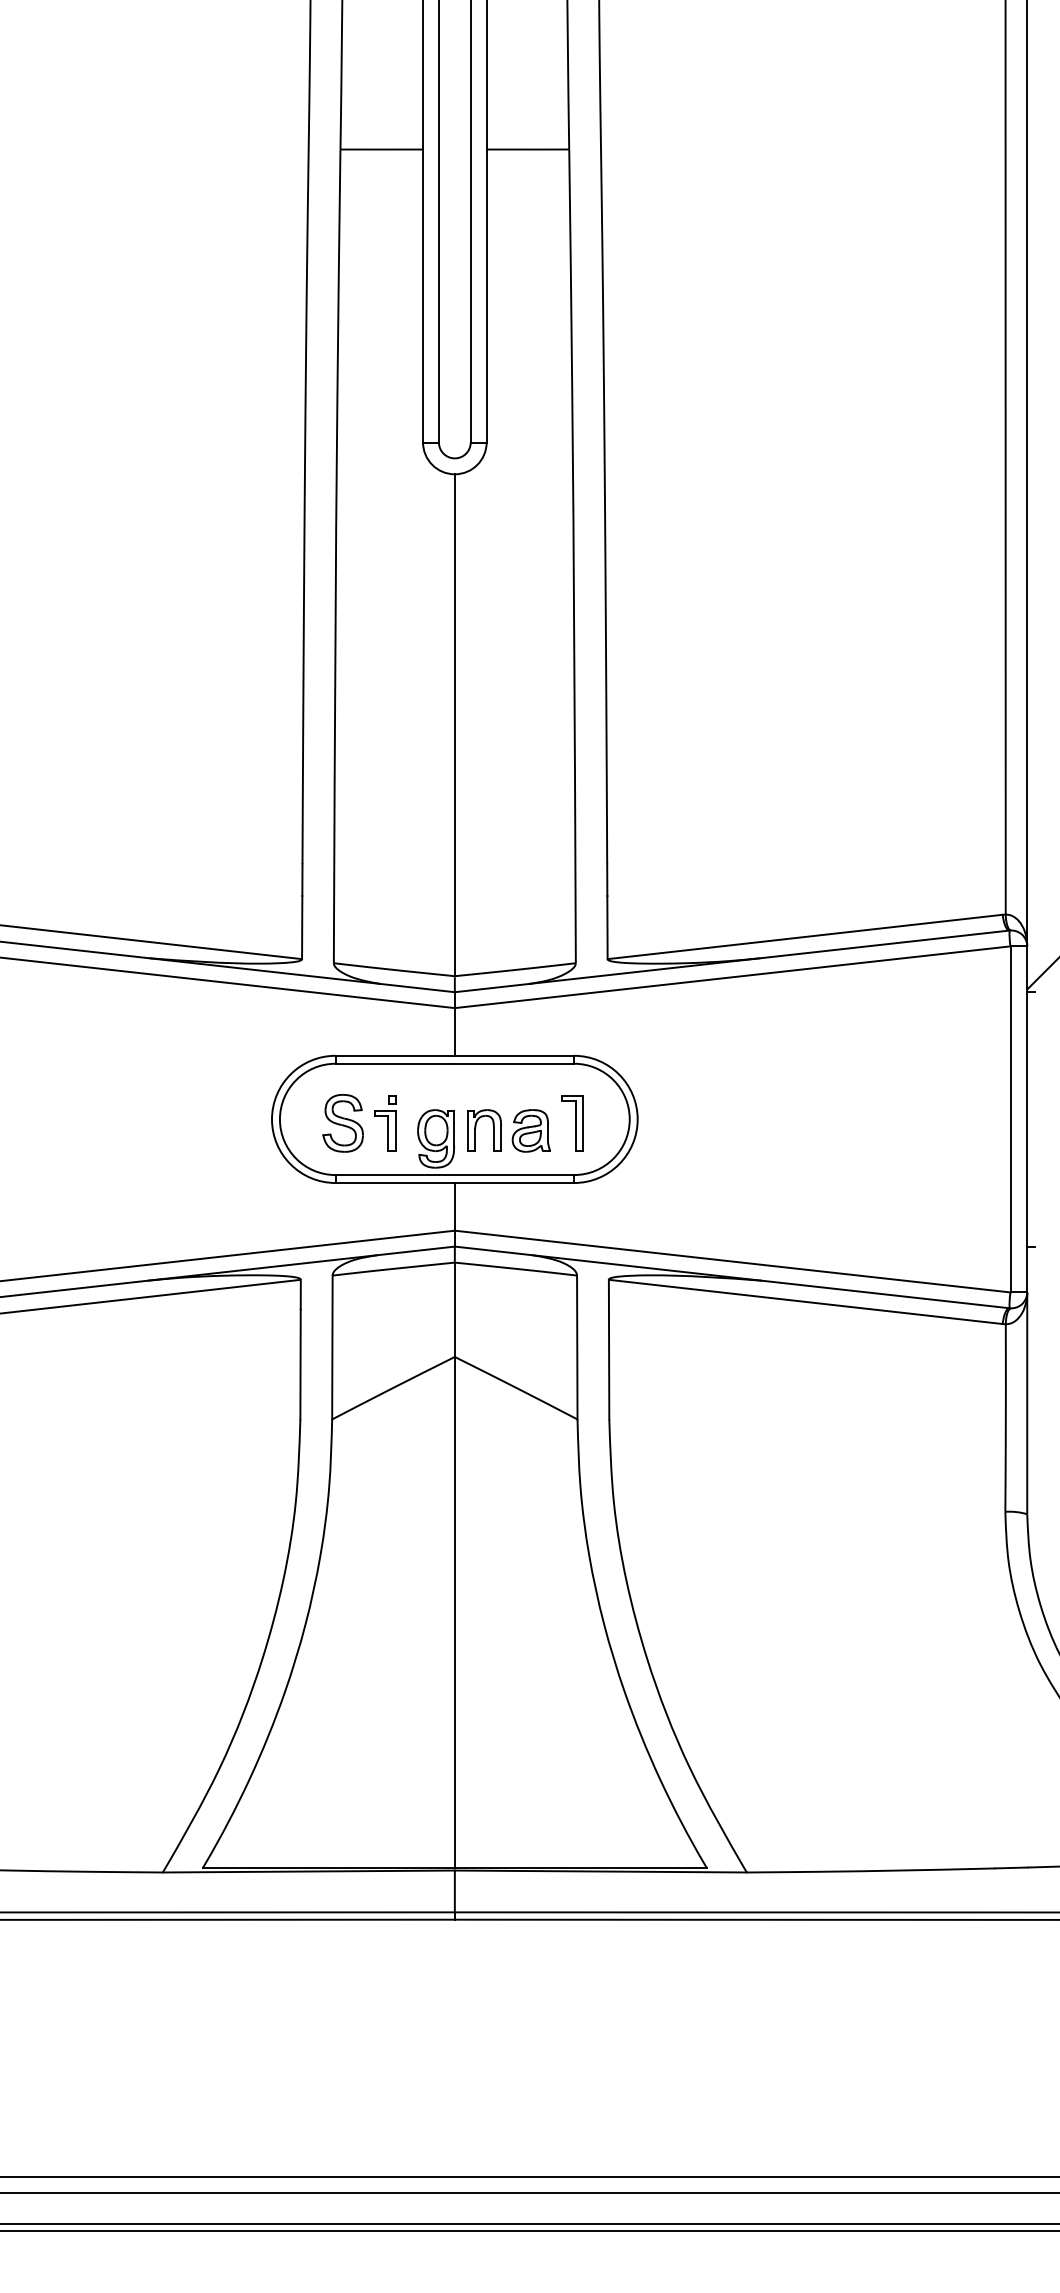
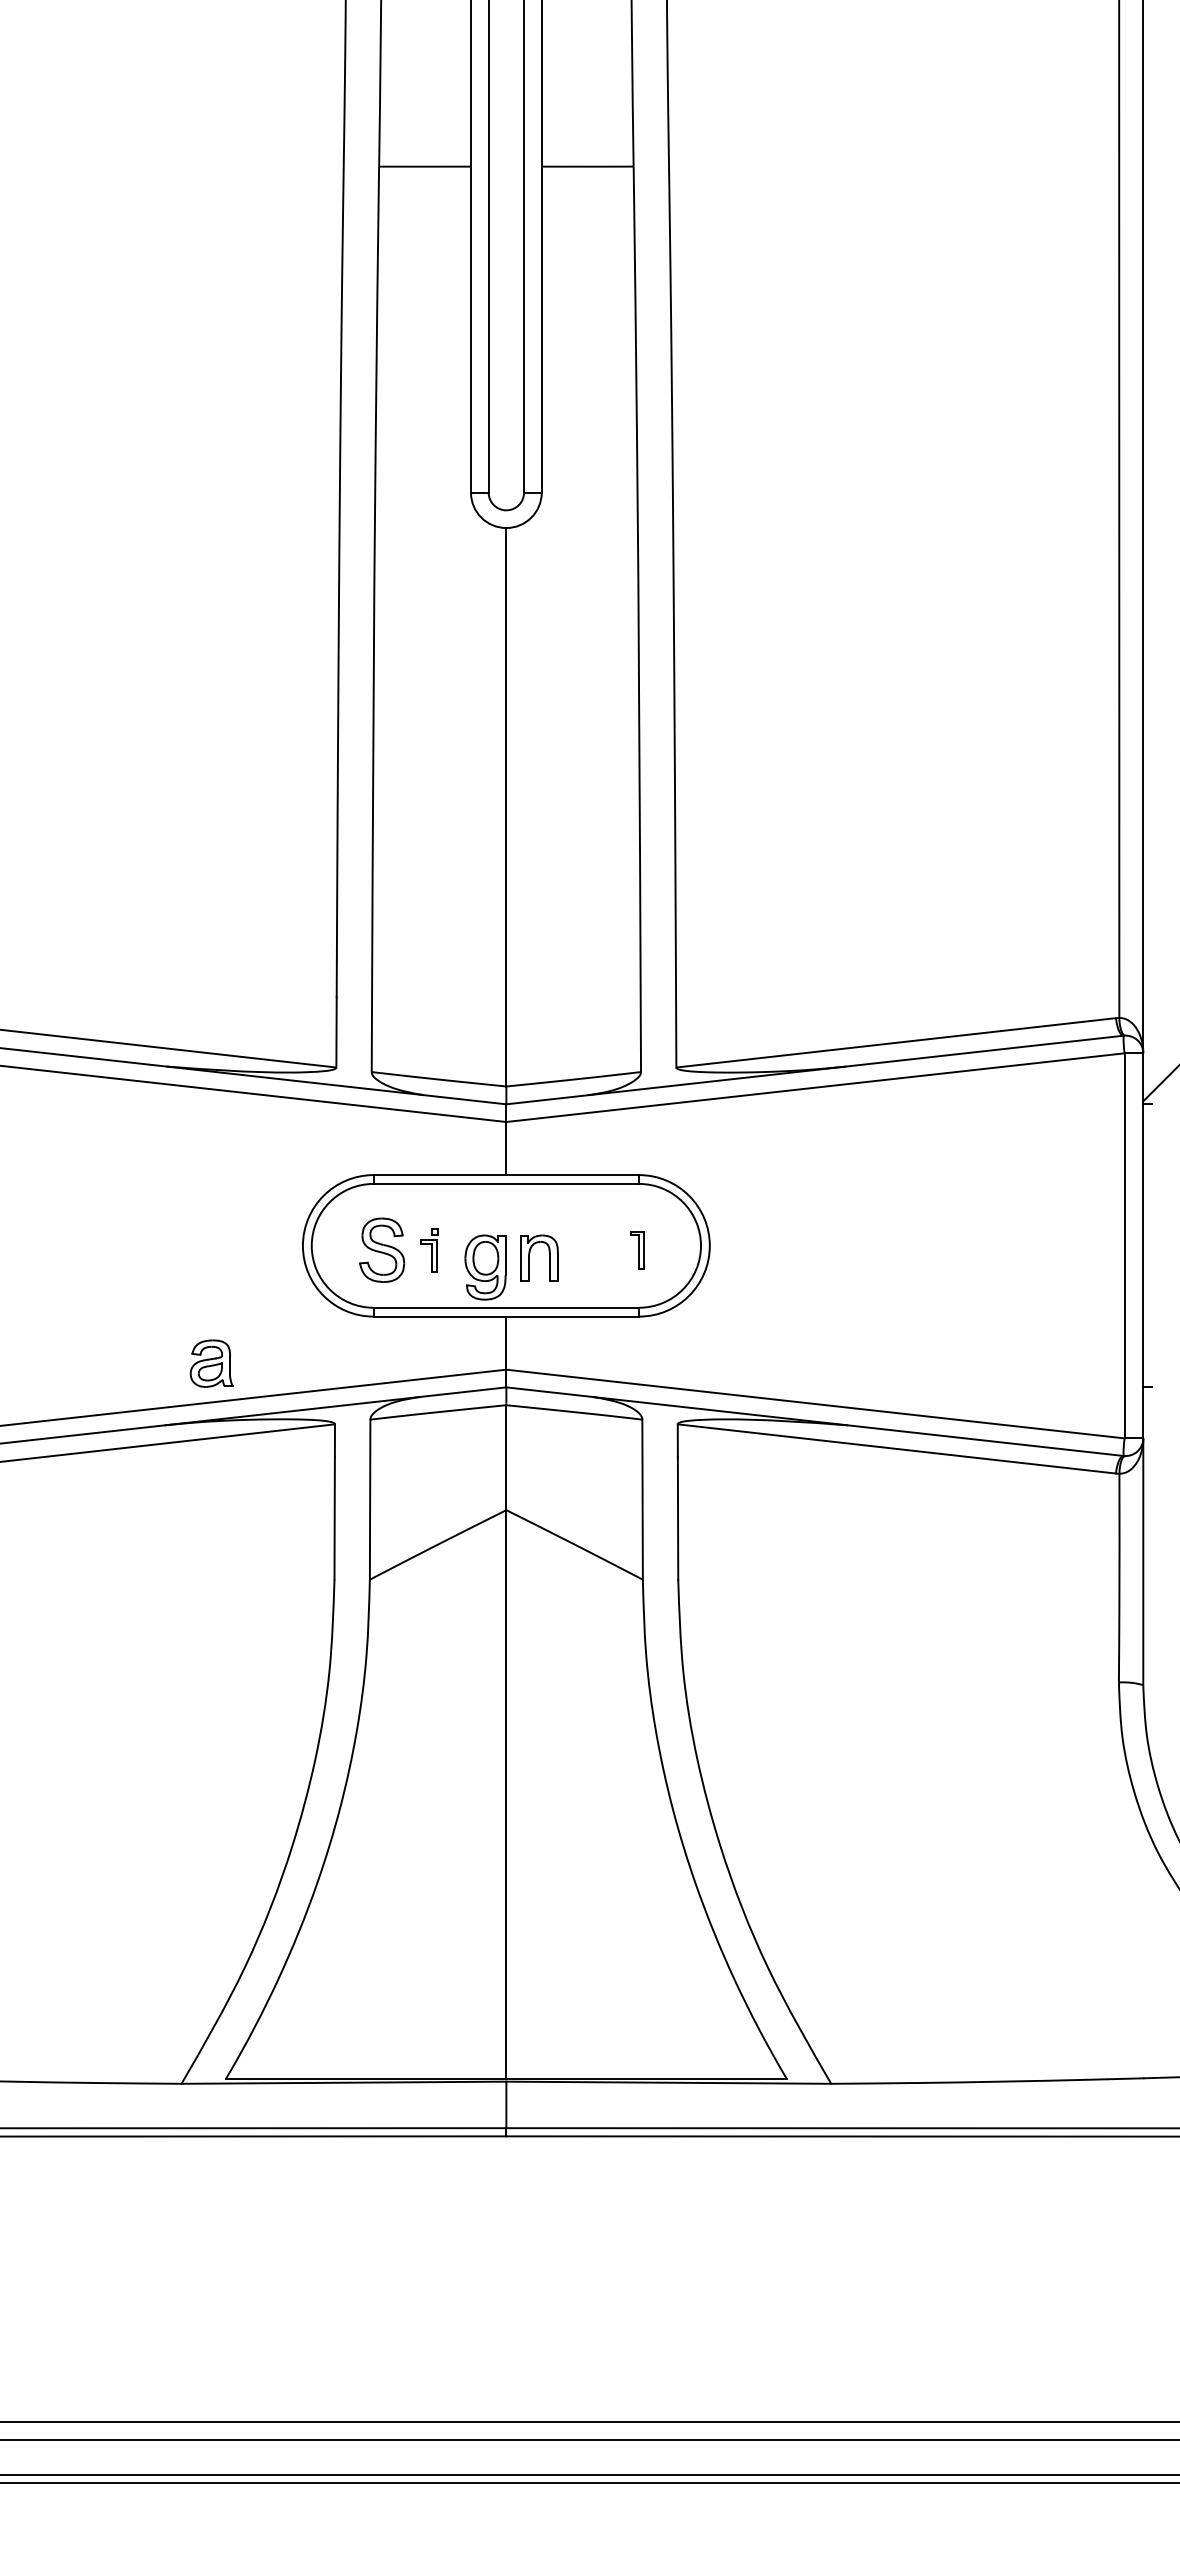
part: (385, 1122) -> (429, 1249), size x0.7
part: (572, 1122) -> (637, 1249), size x0.6
part: (531, 1130) -> (211, 1363), moved

